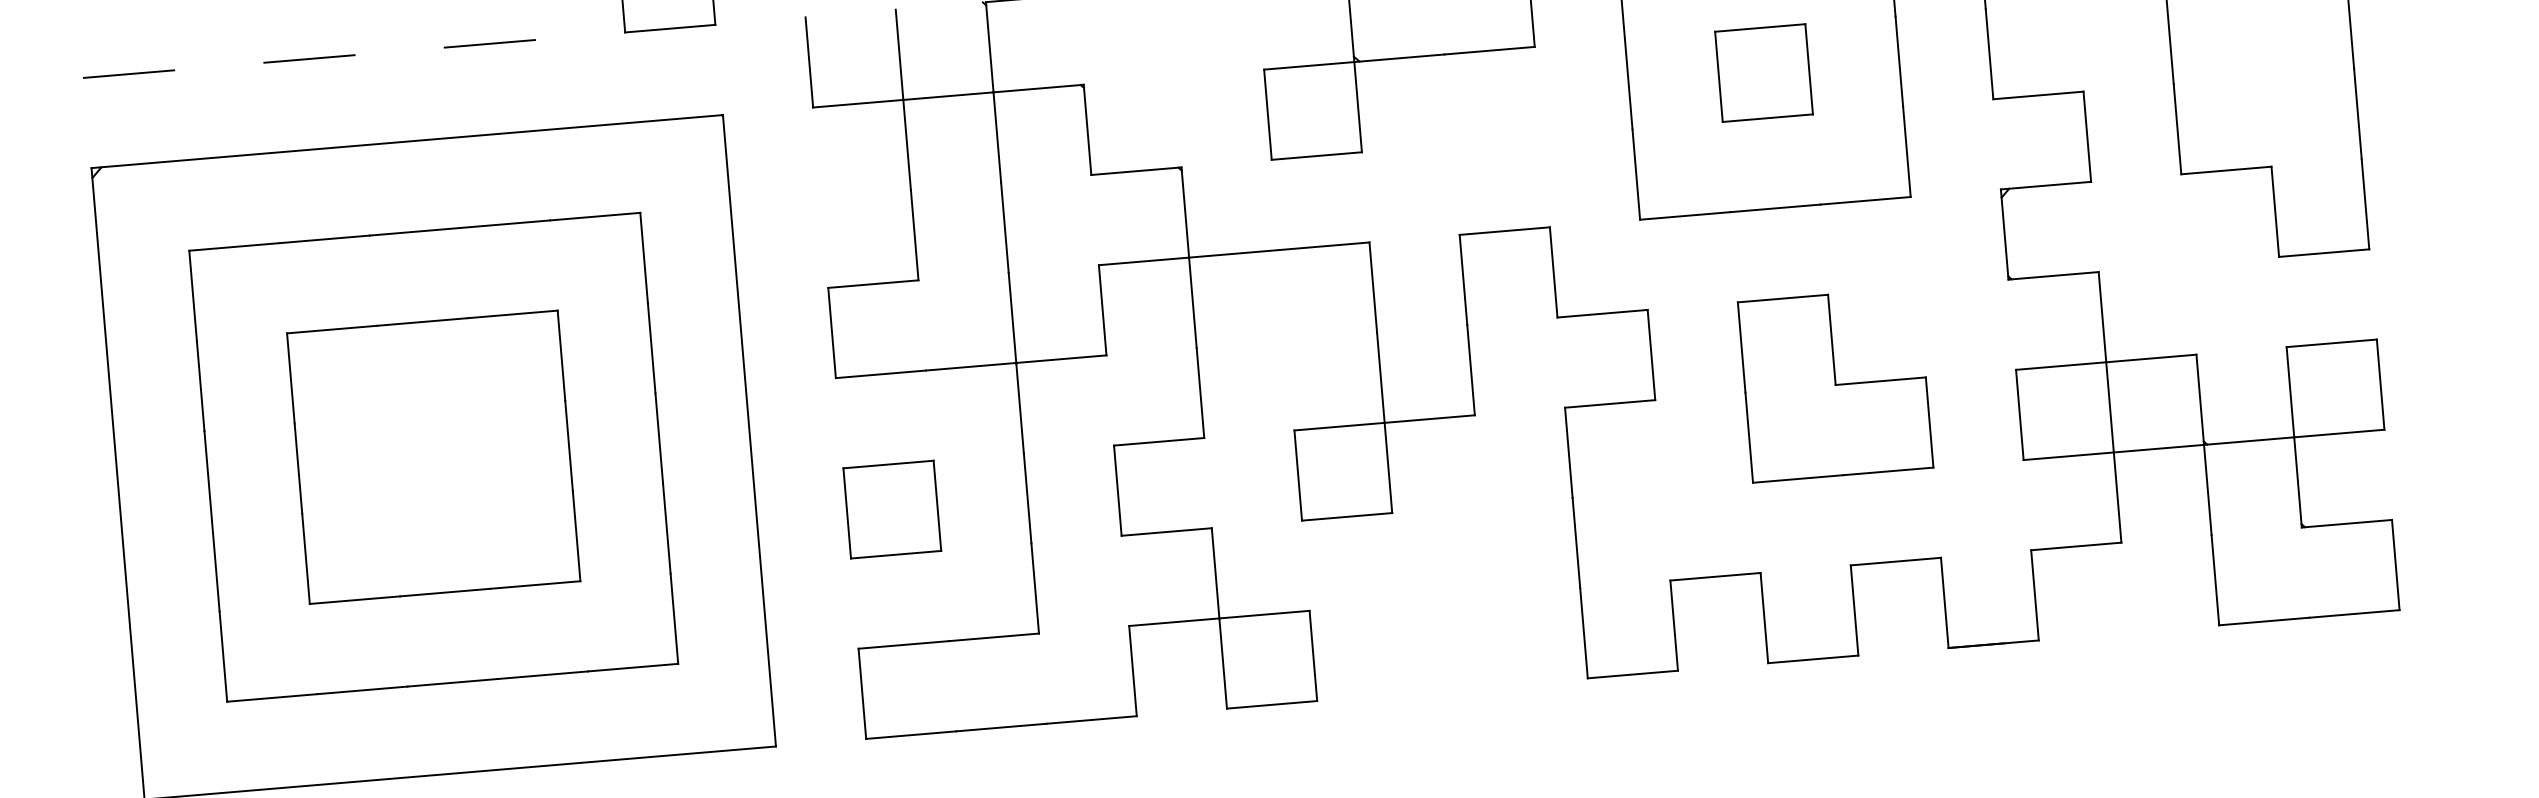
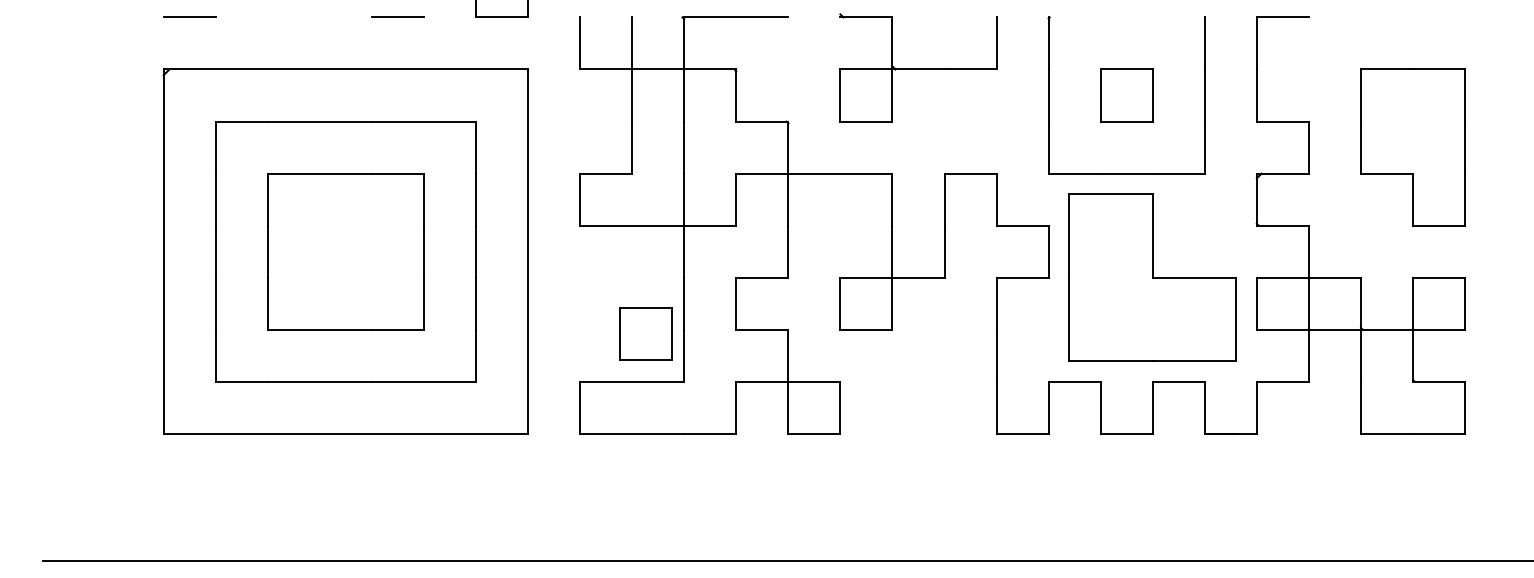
line: (308, 59) -> (293, 17), removed
part: (1835, 384) -> (1152, 277), size x1.6
part: (891, 509) -> (645, 333), moved

